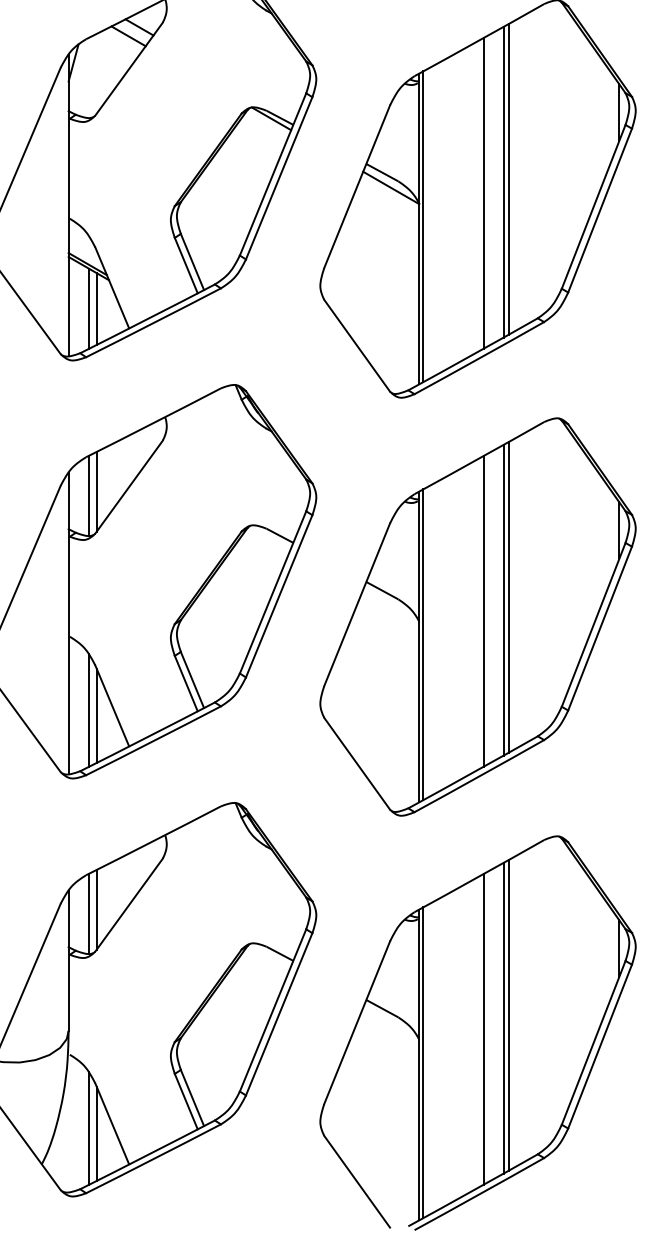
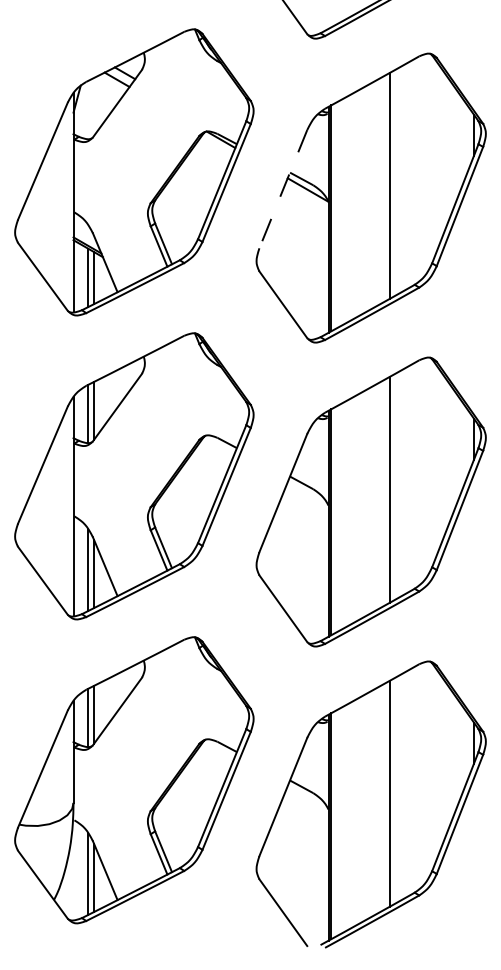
line: (508, 178) -> (393, 183), removed
line: (357, 187) -> (283, 189), solid -> dashed
line: (483, 192) -> (375, 193), removed
line: (508, 597) -> (393, 487), removed
line: (483, 610) -> (375, 497), removed
line: (508, 1015) -> (393, 791), removed
line: (483, 1028) -> (375, 801), removed

